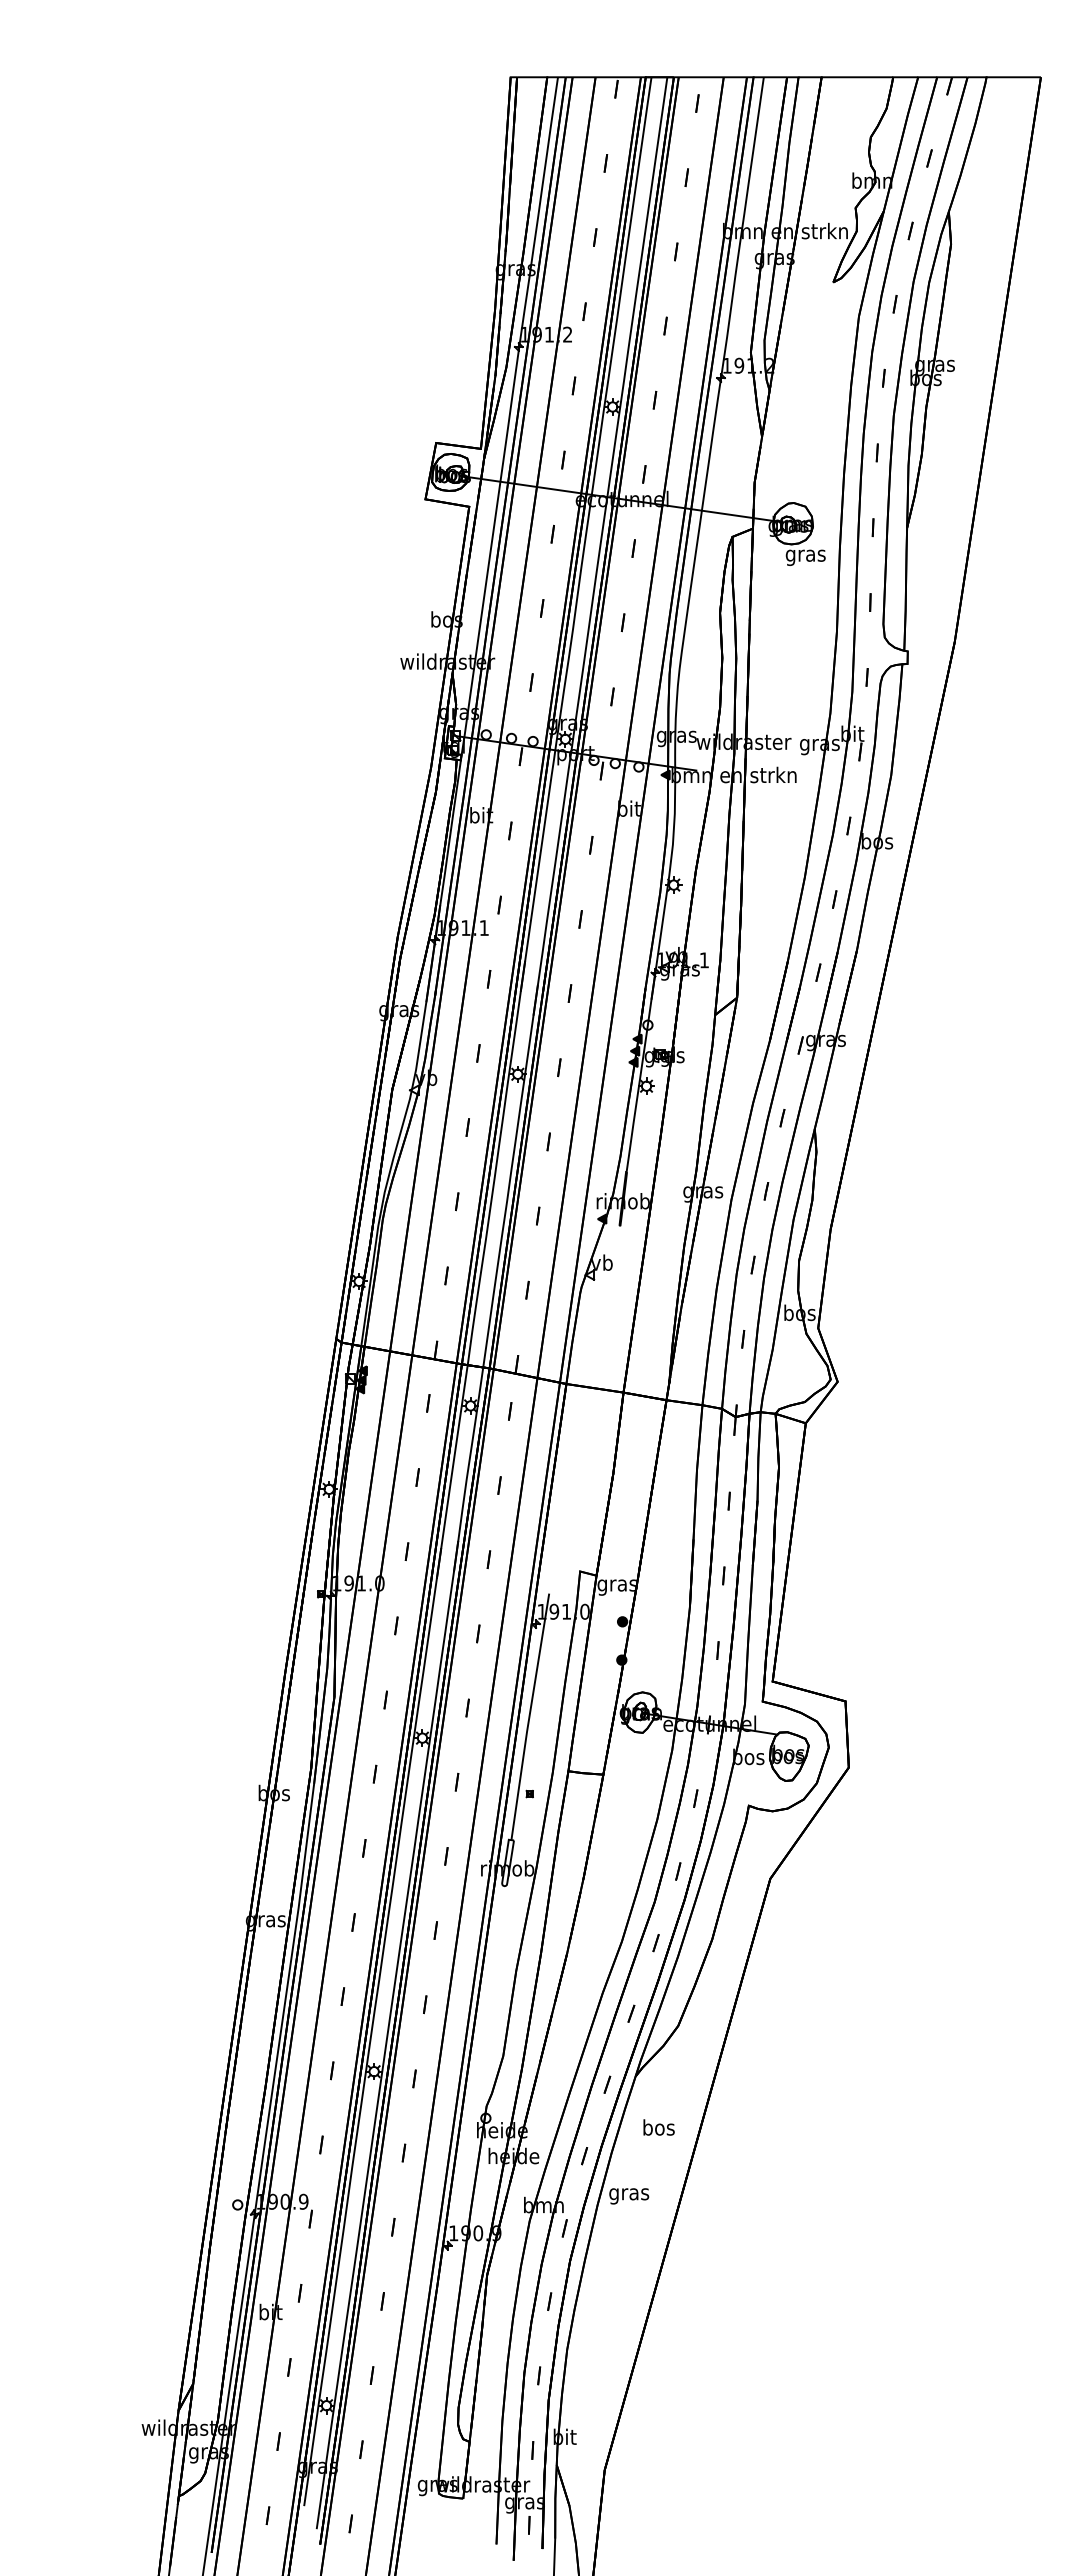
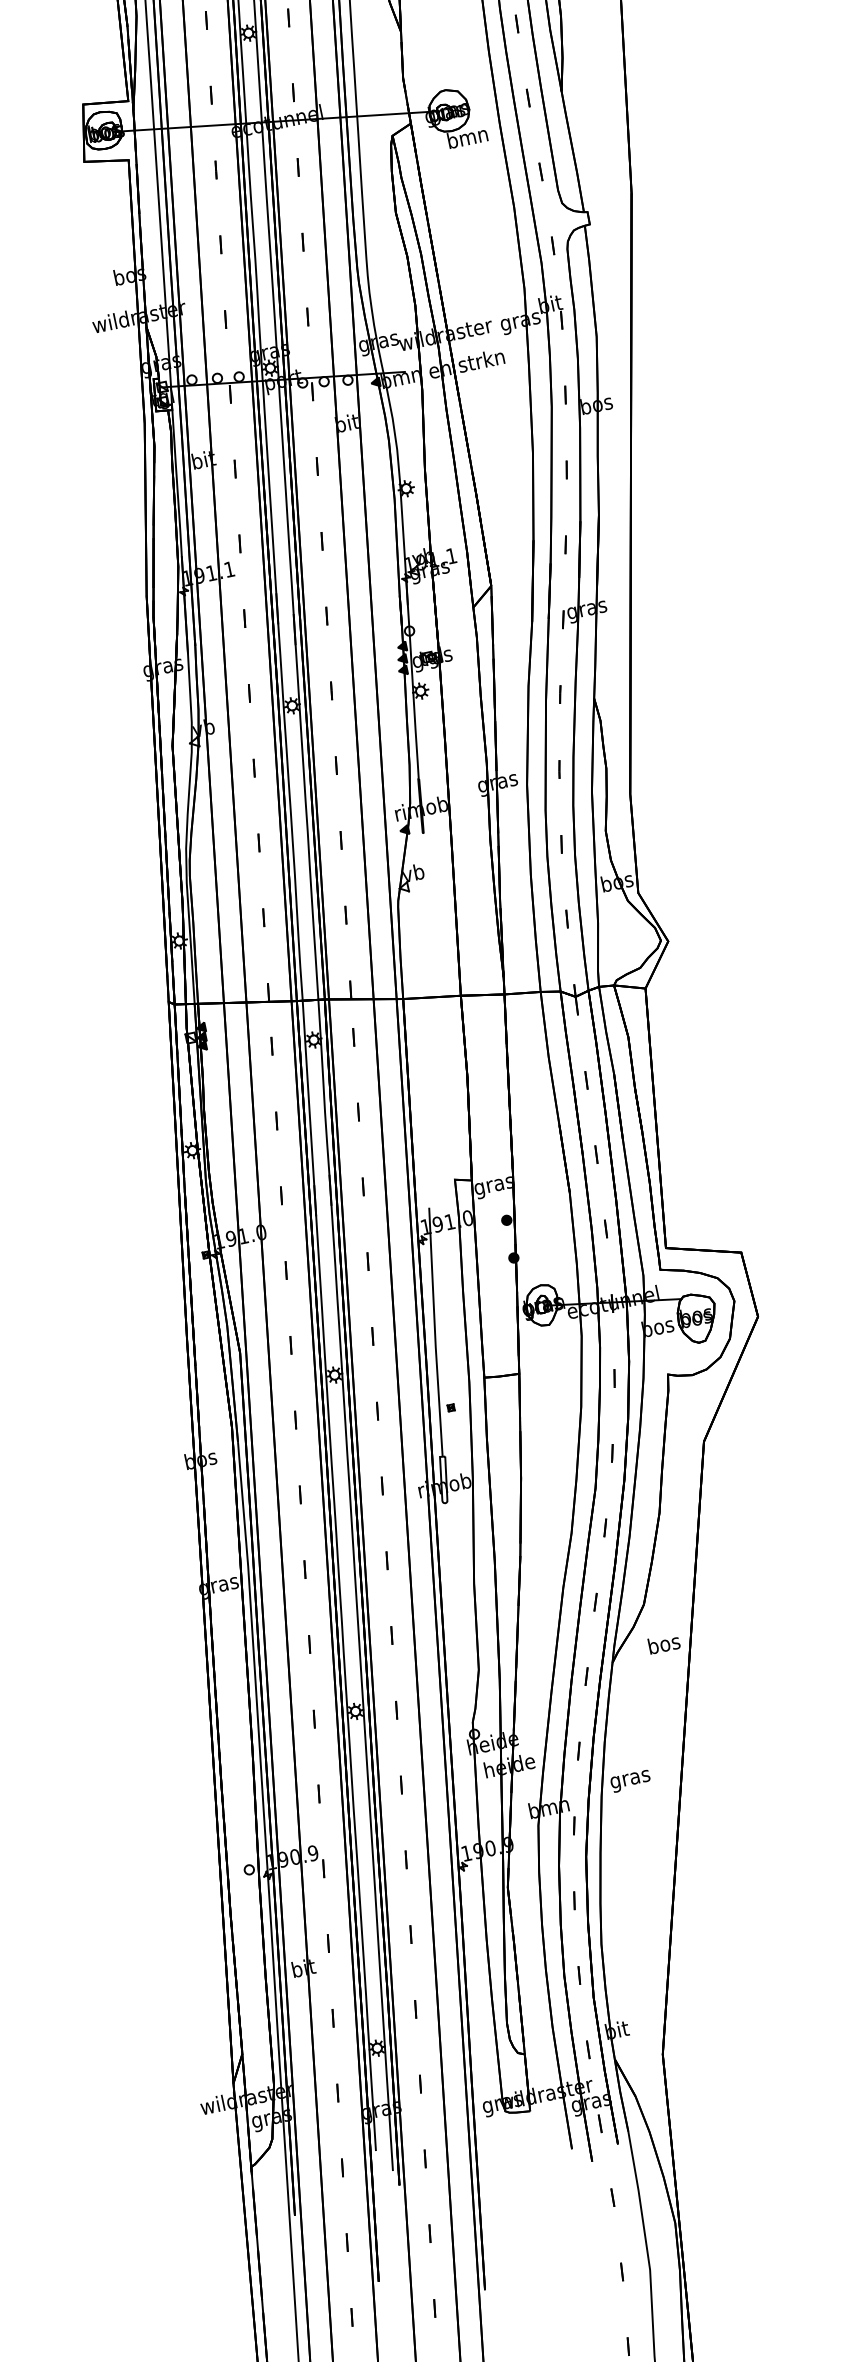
text: (805, 555) -> (467, 139), gras -> bmn
text: (658, 2127) -> (663, 1643), moved

